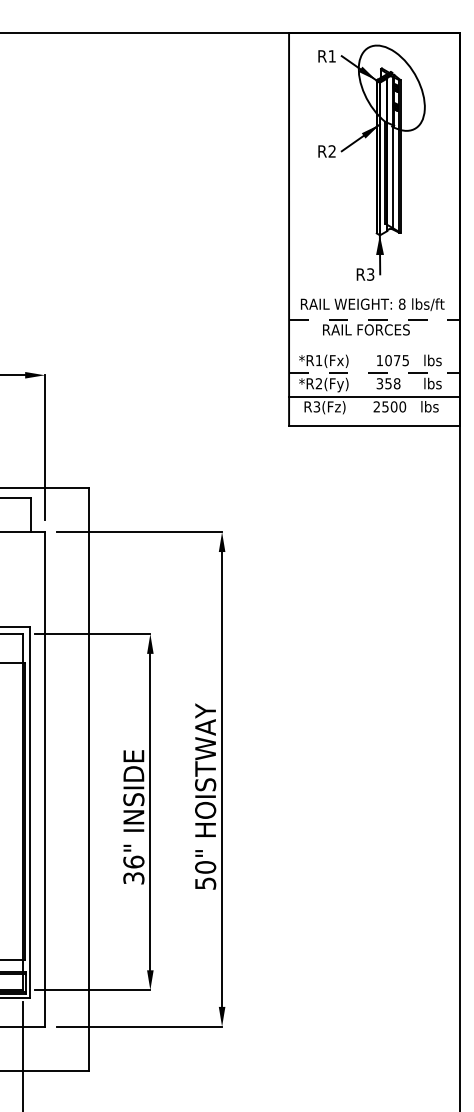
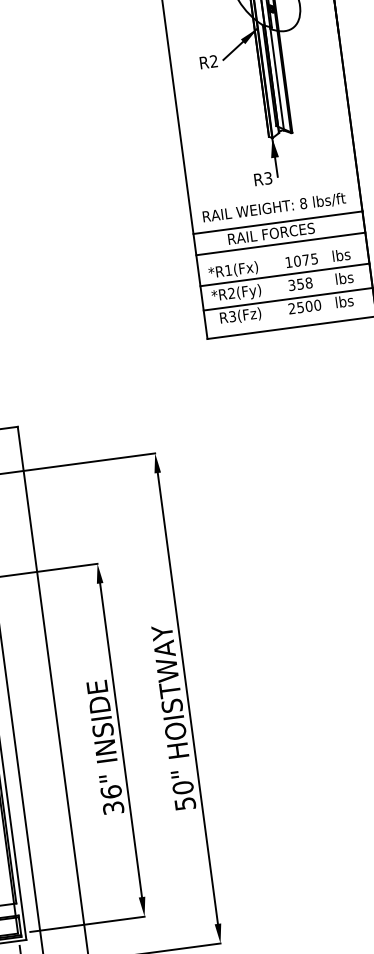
line: (374, 319) -> (278, 222), dashed -> solid
line: (374, 341) -> (281, 244), added
line: (374, 372) -> (285, 274), dashed -> solid

